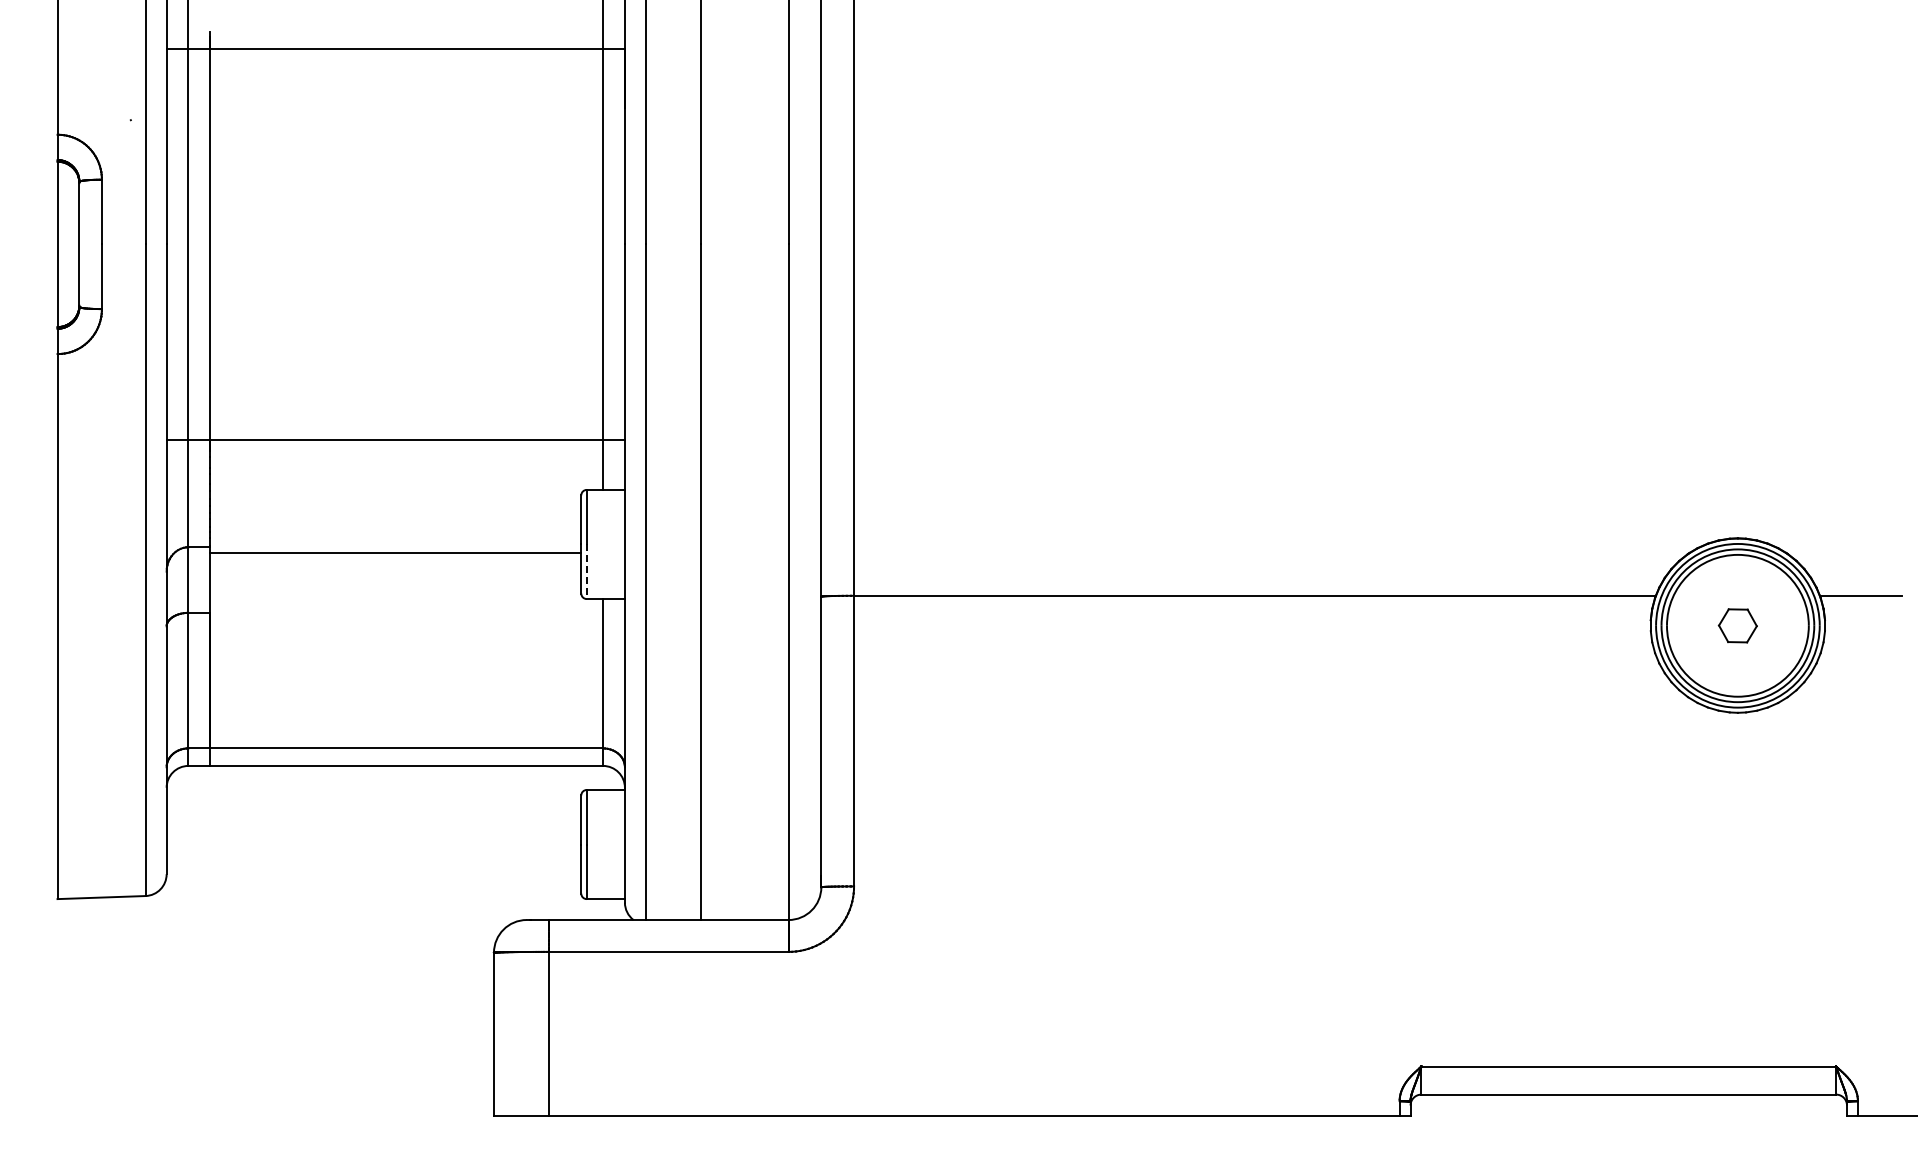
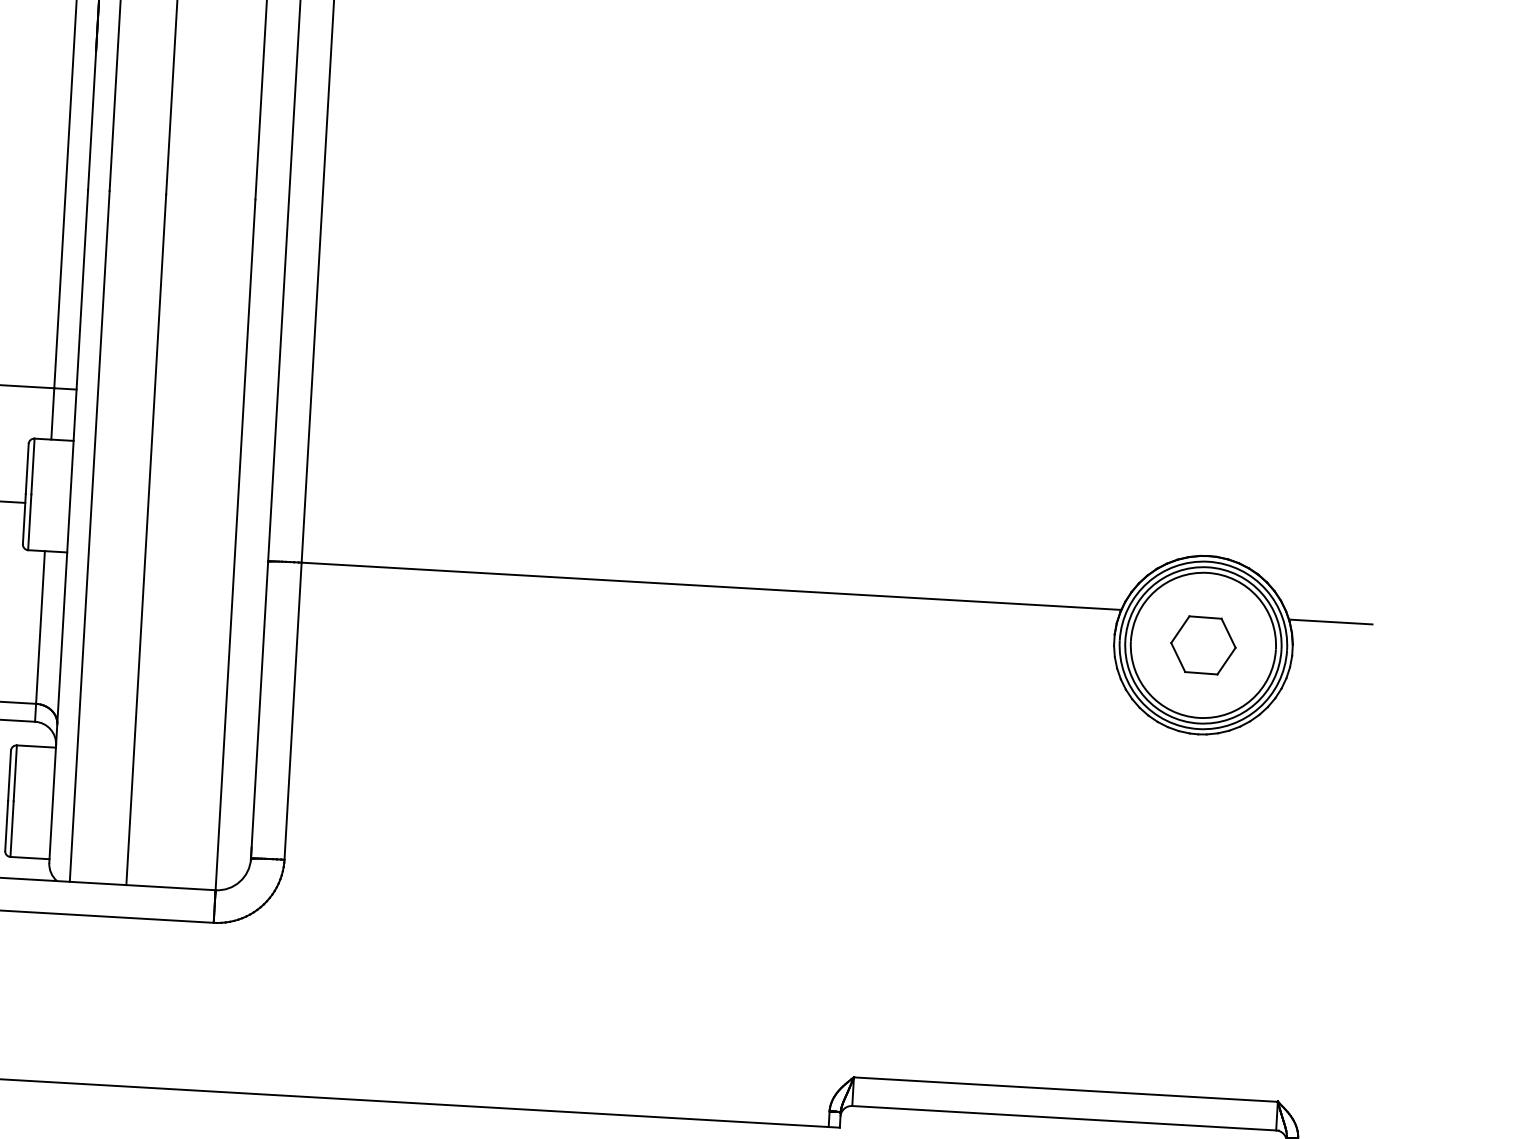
line: (586, 572) -> (29, 523), dashed -> solid
part: (1737, 625) -> (1203, 645), size x1.67

